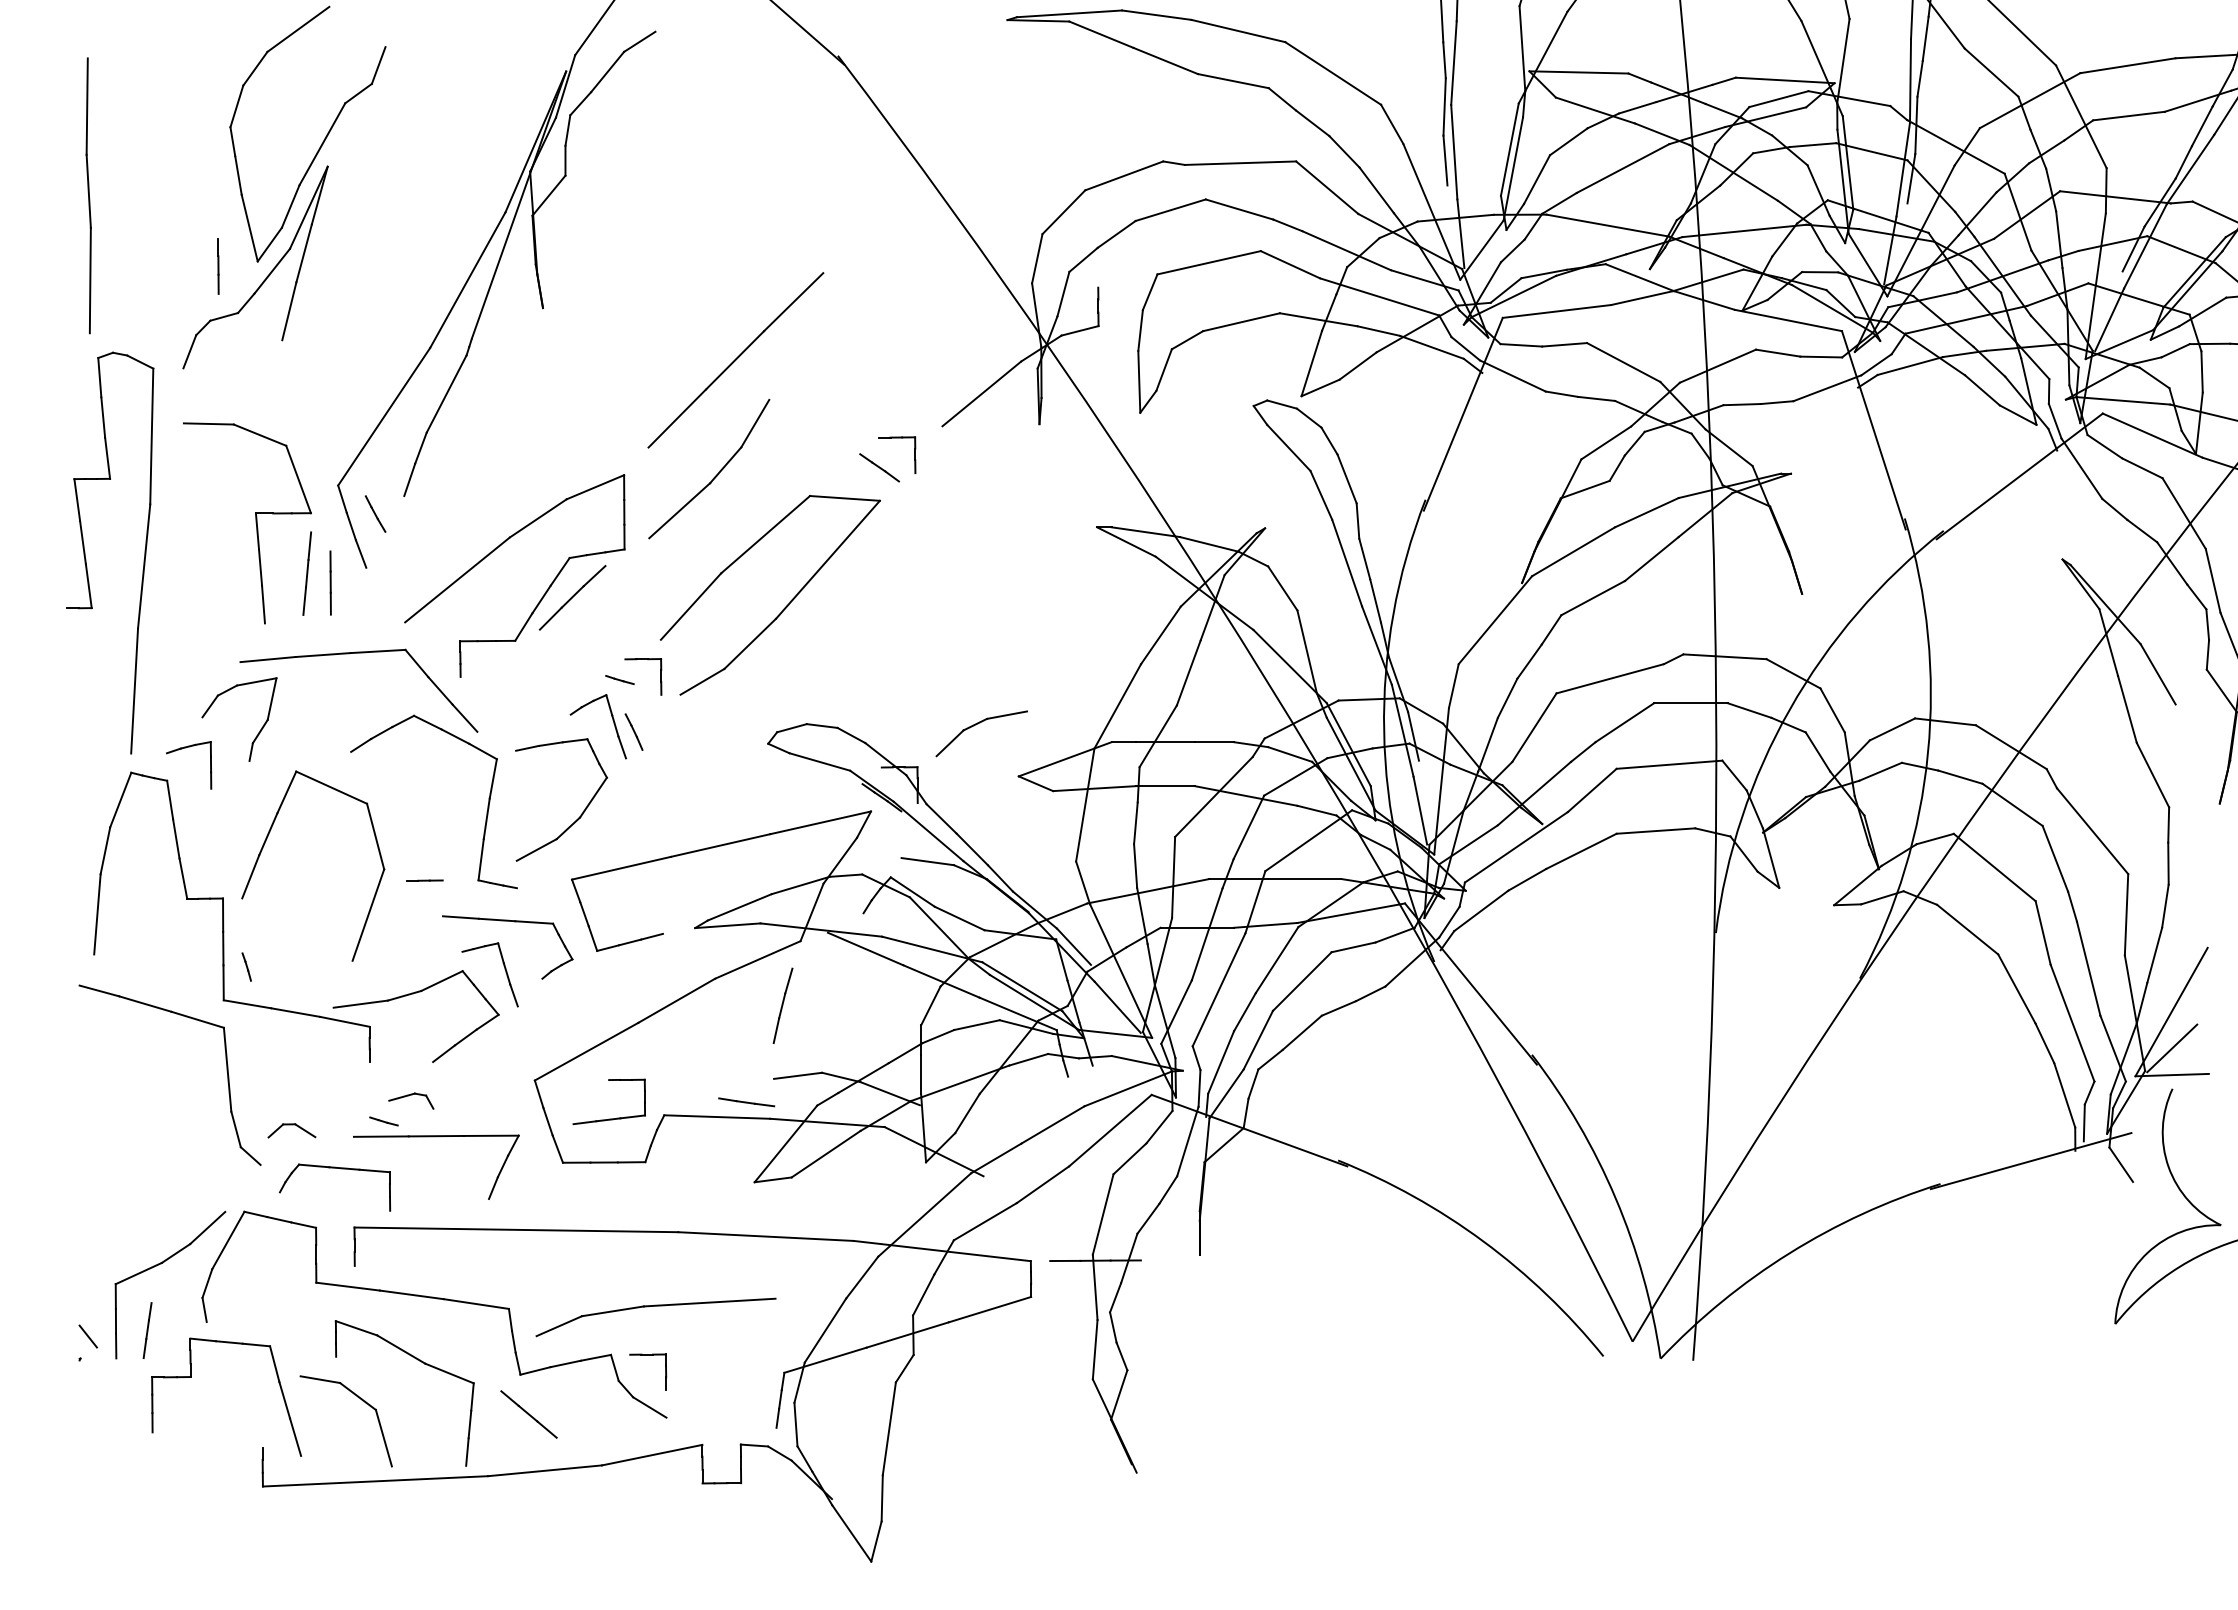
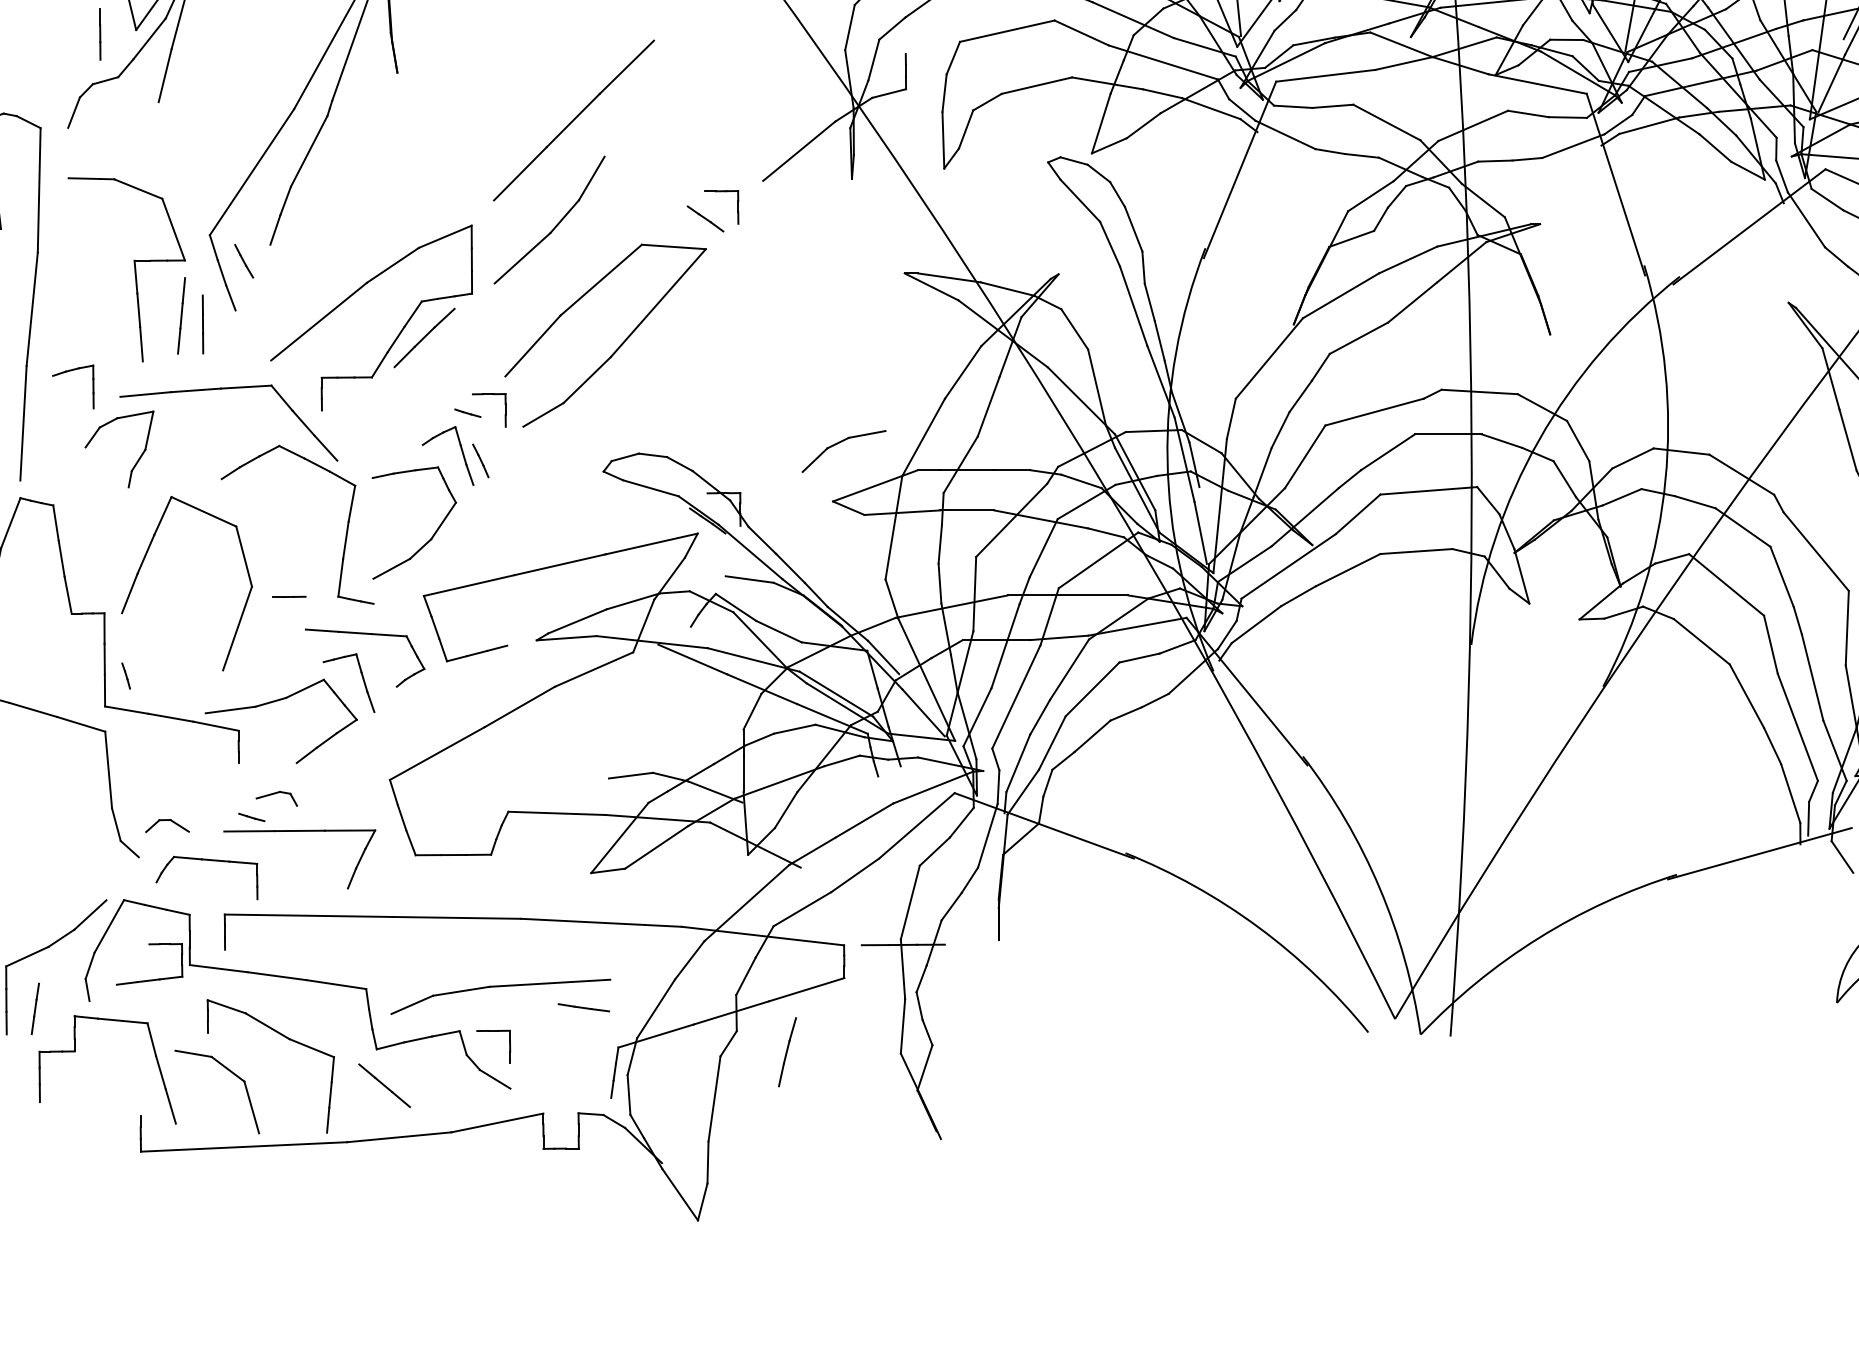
part: (976, 725) -> (839, 443), moved
part: (186, 748) -> (70, 371), moved
line: (782, 1005) -> (786, 1051), moved
line: (746, 1102) -> (583, 1007), moved
part: (608, 1118) -> (148, 979), moved

